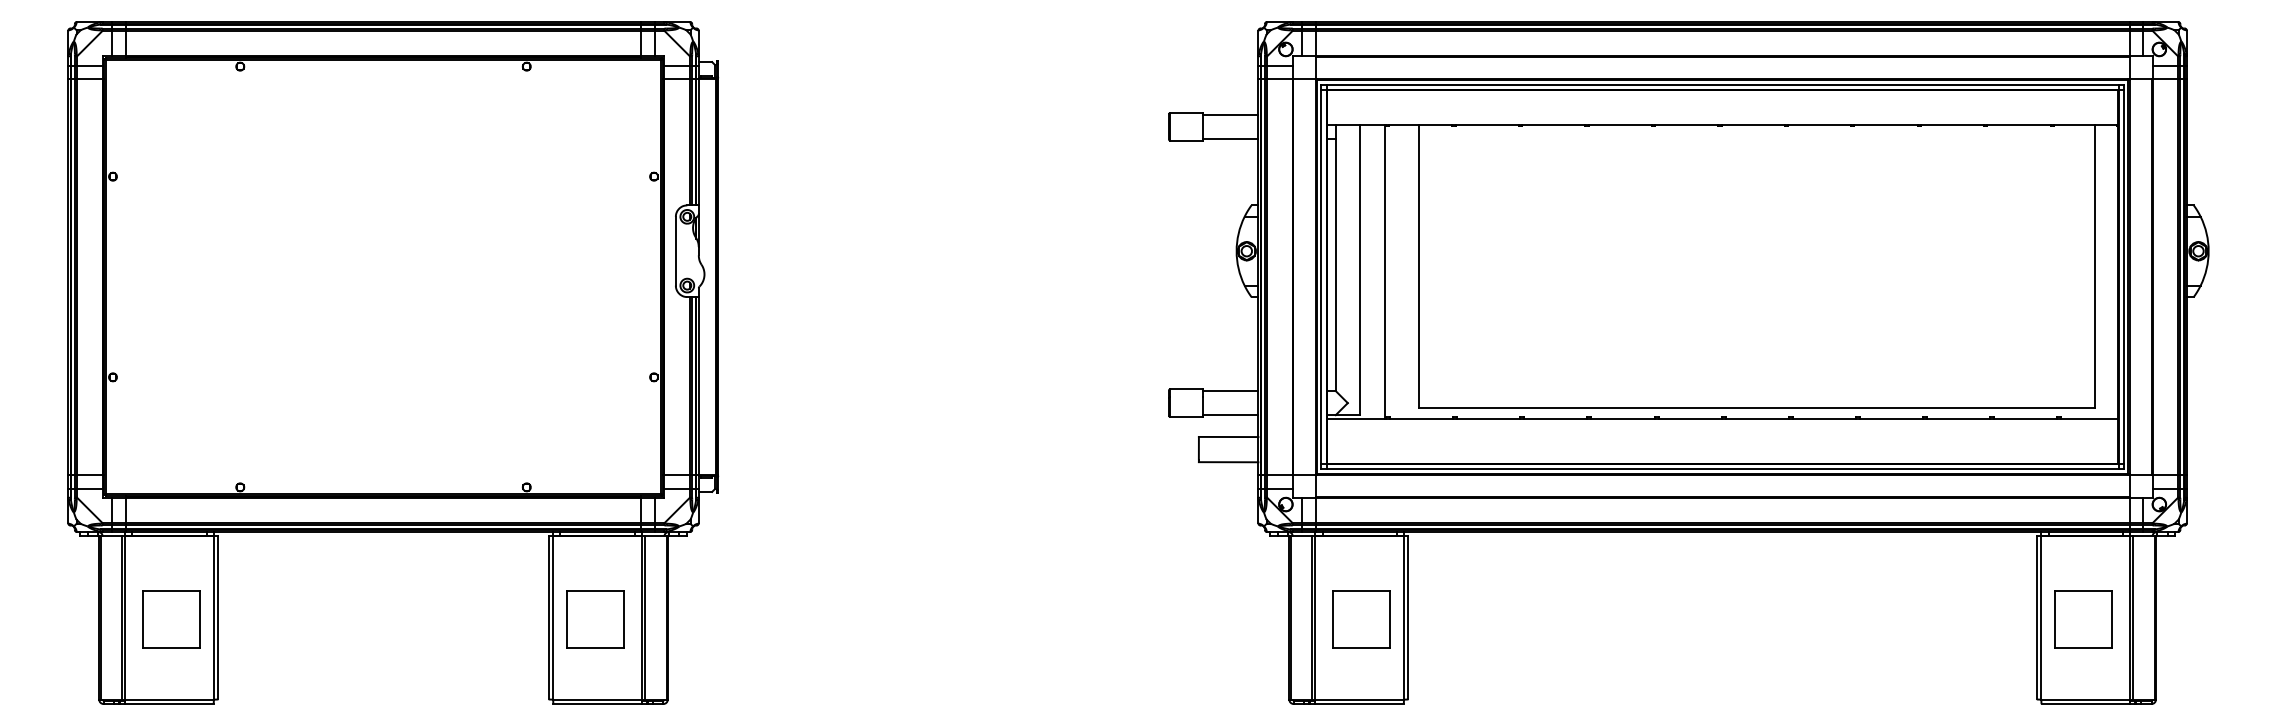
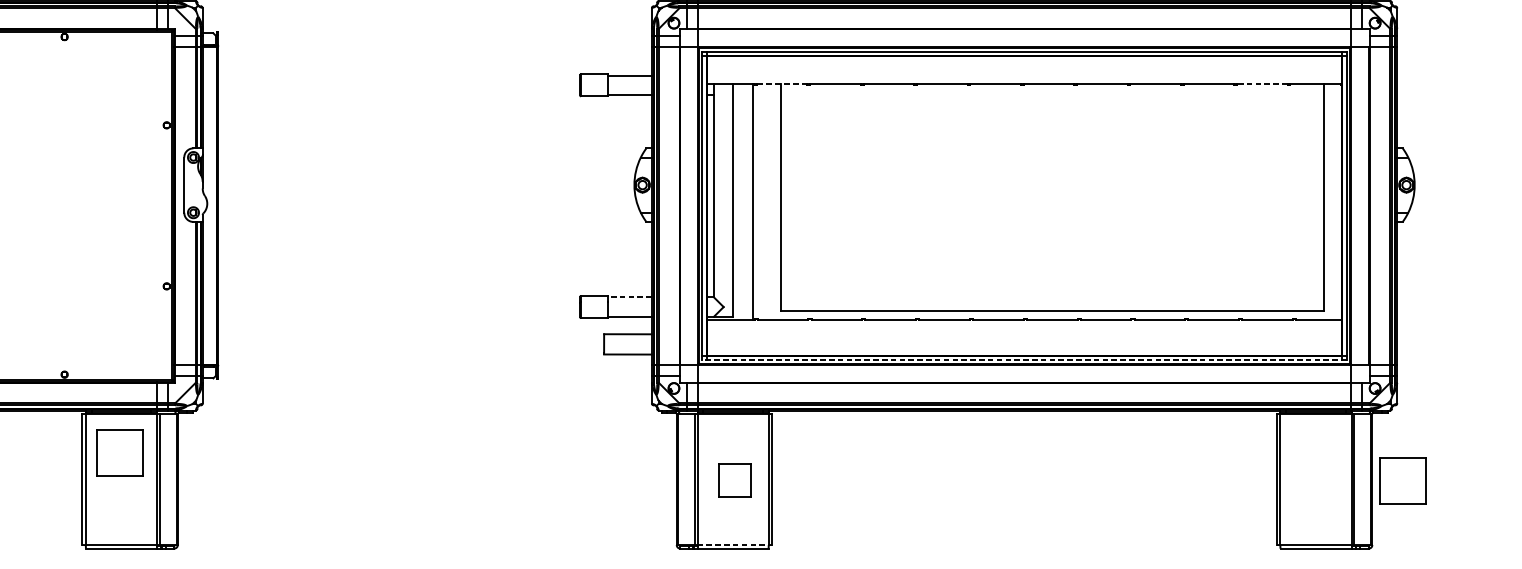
line: (1420, 124) -> (782, 83), solid -> dashed
line: (2018, 124) -> (1262, 83), solid -> dashed
line: (1230, 391) -> (629, 297), solid -> dashed
line: (1722, 469) -> (1024, 360), solid -> dashed
part: (595, 619) -> (119, 453), moved
part: (1361, 619) -> (734, 480), size x0.7
part: (2083, 619) -> (1403, 480), moved
line: (1360, 699) -> (733, 544), solid -> dashed

